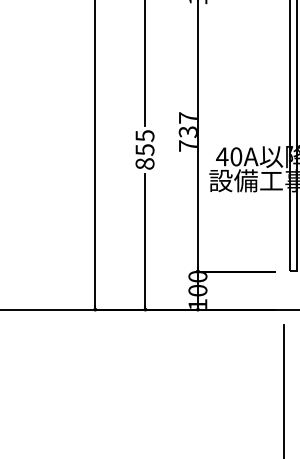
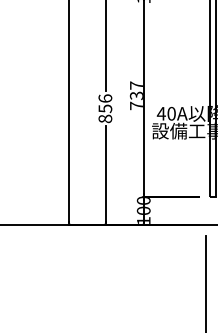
text: (144, 135) -> (105, 98), 855 -> 856

